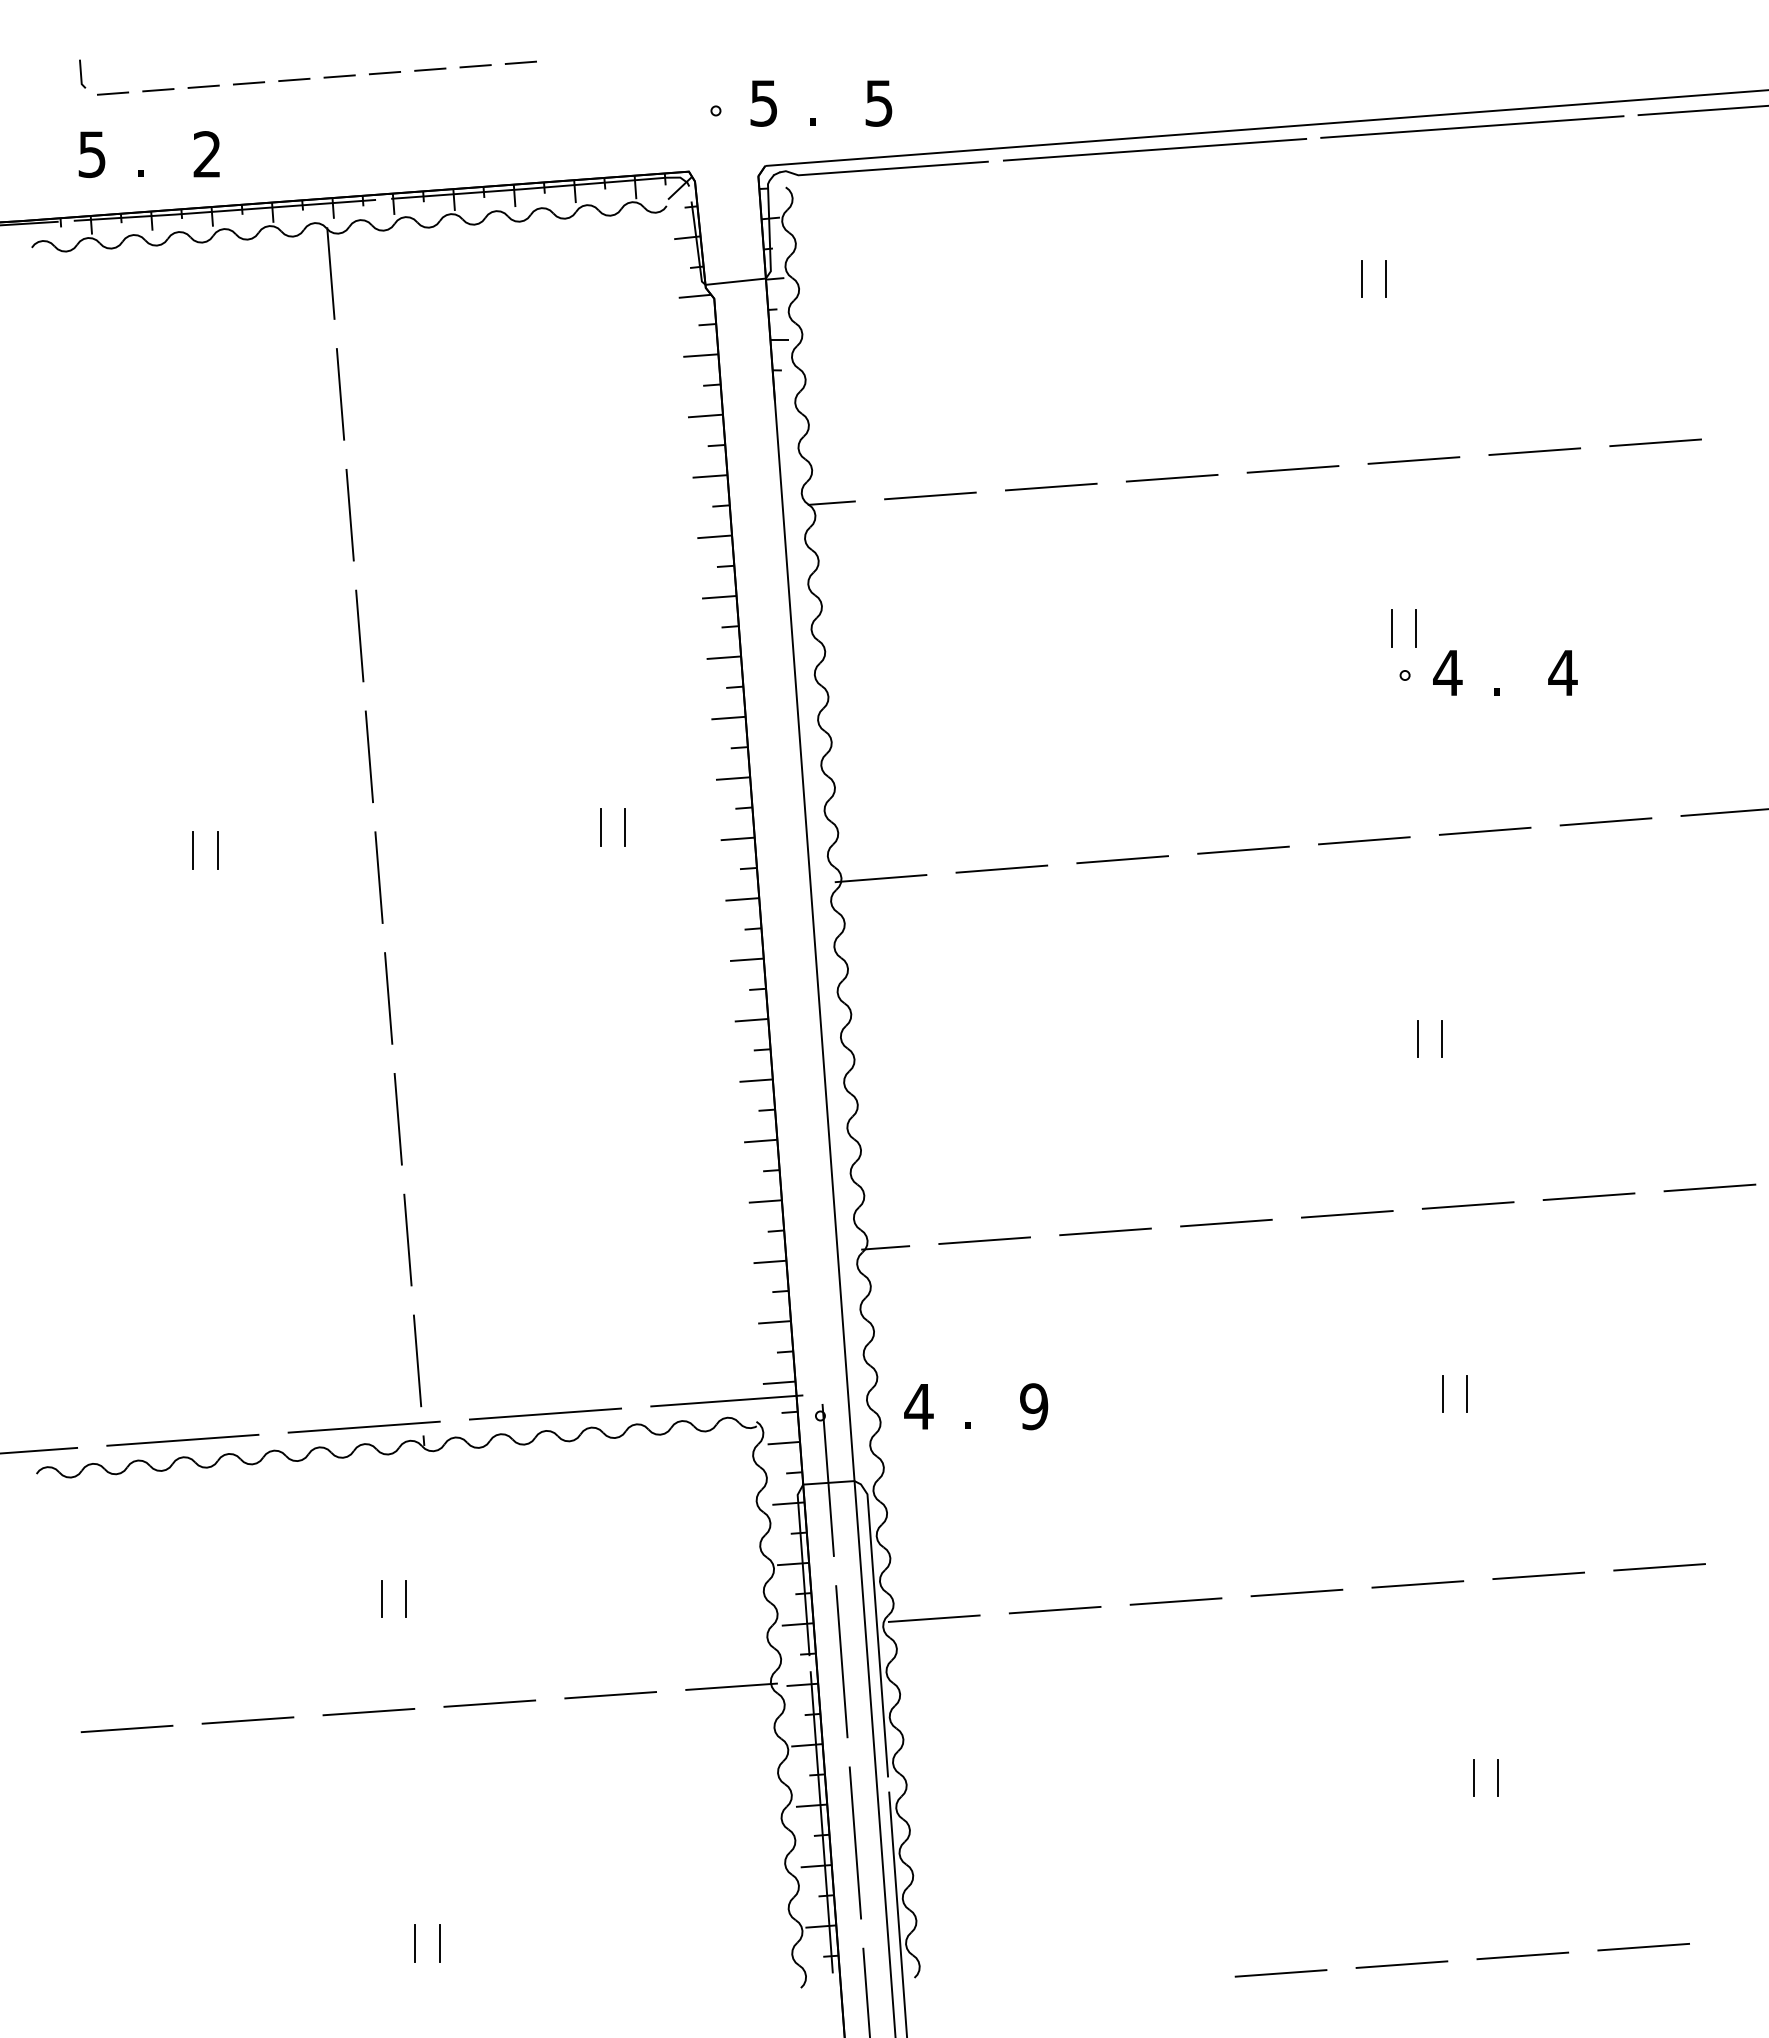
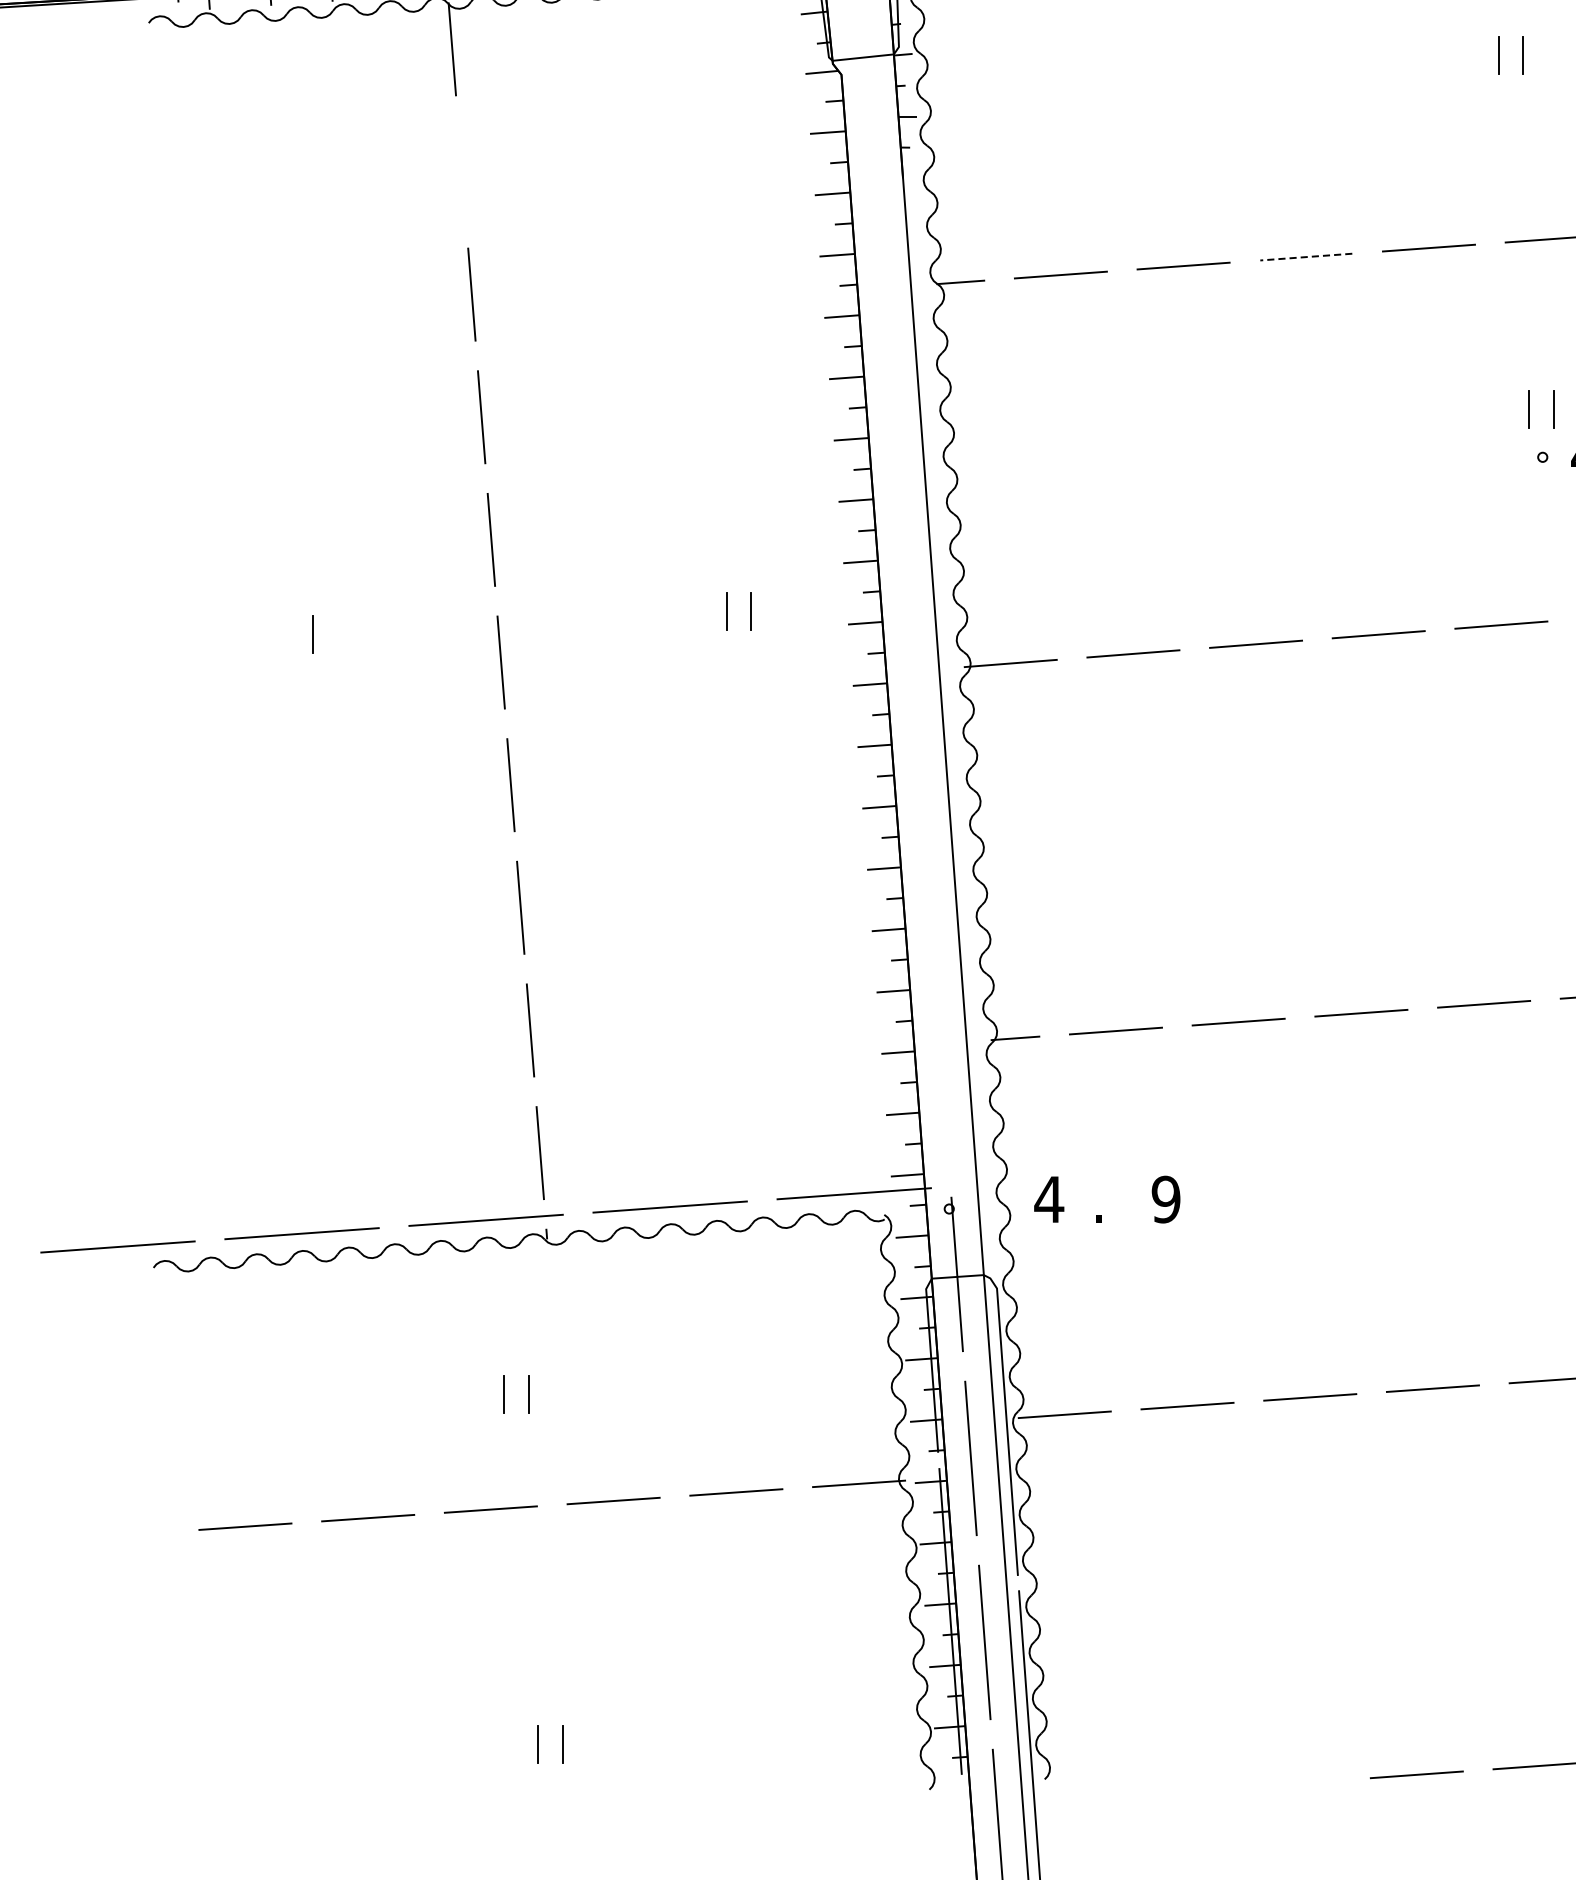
line: (340, 394) -> (462, 172), removed
line: (1171, 478) -> (1305, 257), solid -> dashed
line: (217, 850) -> (337, 634), removed
line: (1417, 1038) -> (1555, 825), removed

